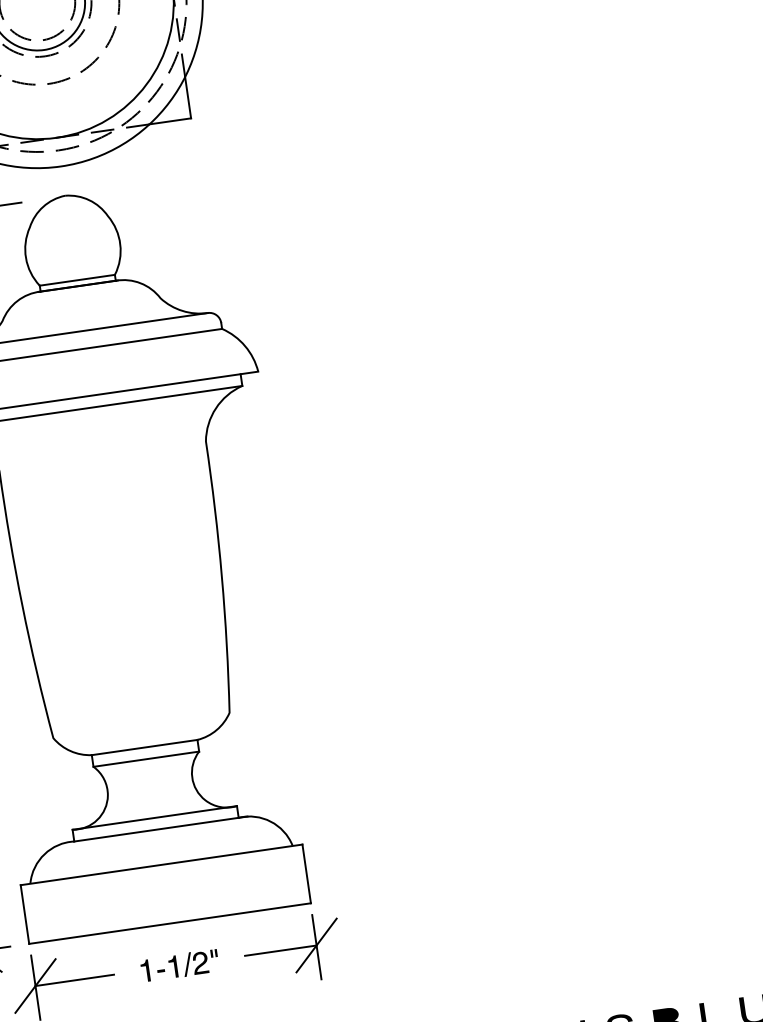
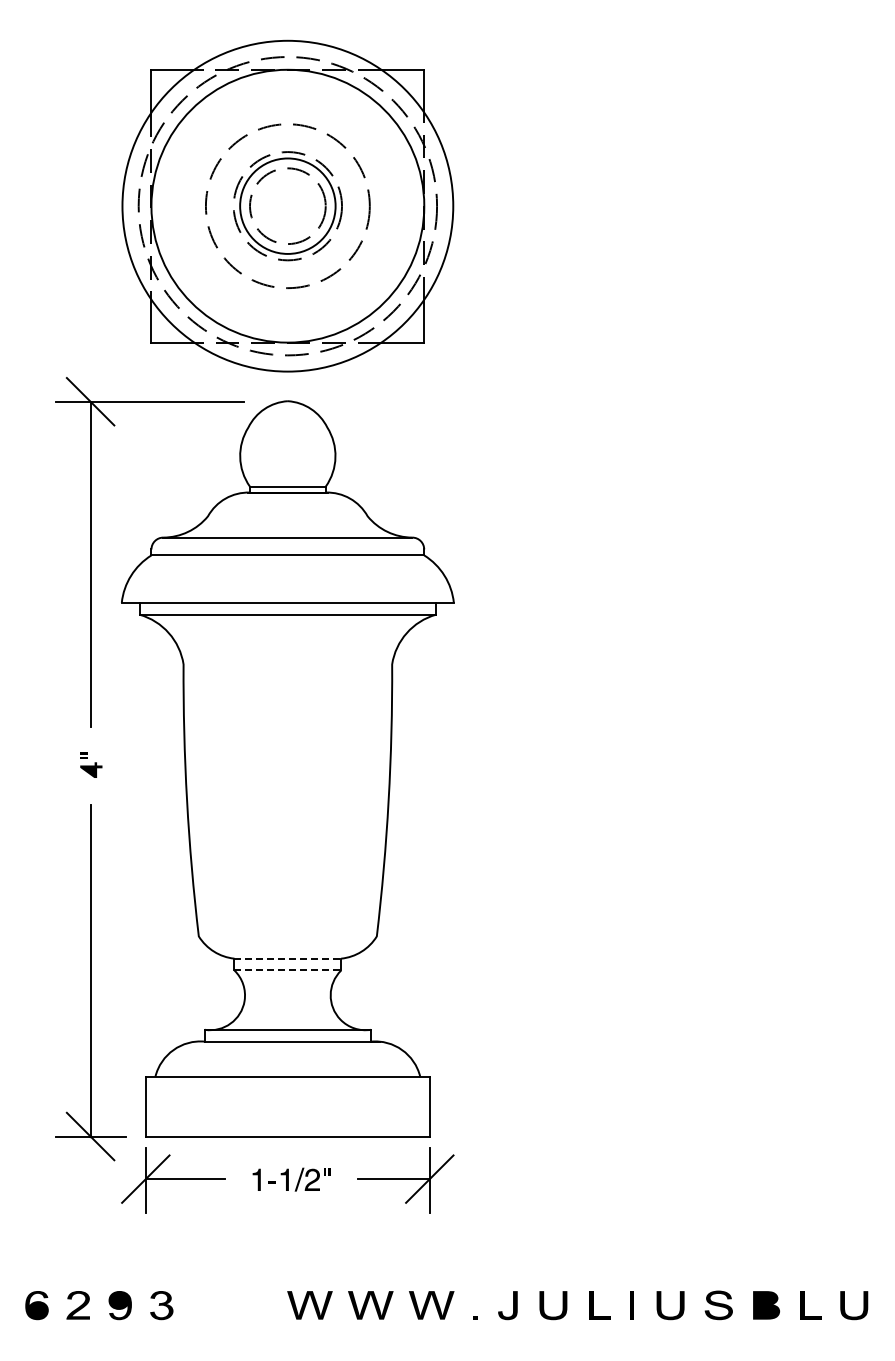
line: (145, 747) -> (288, 958), solid -> dashed
line: (146, 759) -> (288, 970), solid -> dashed

